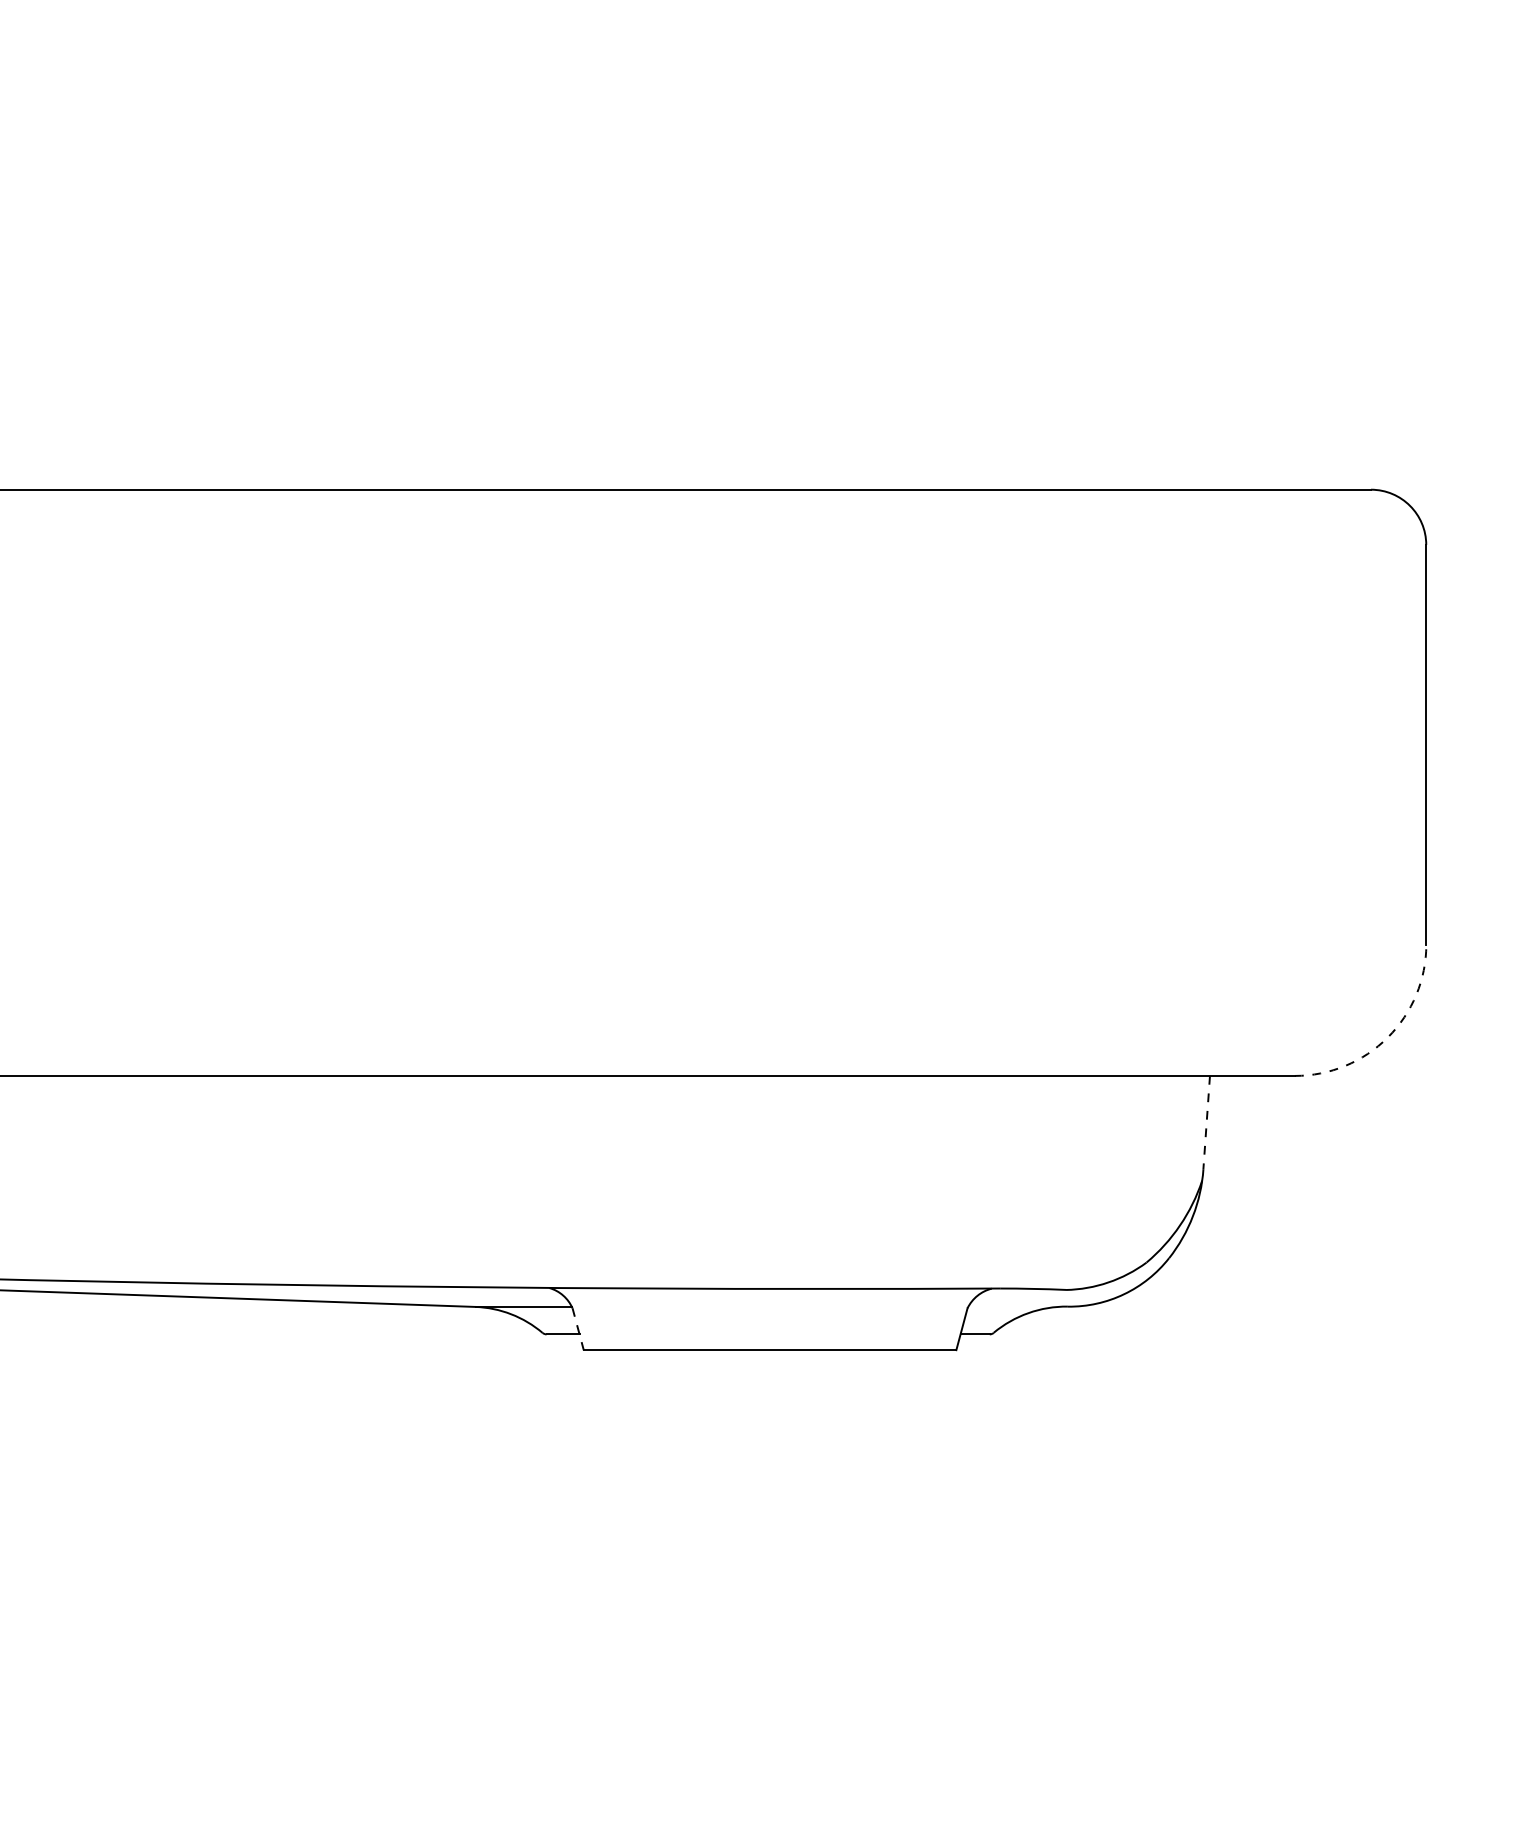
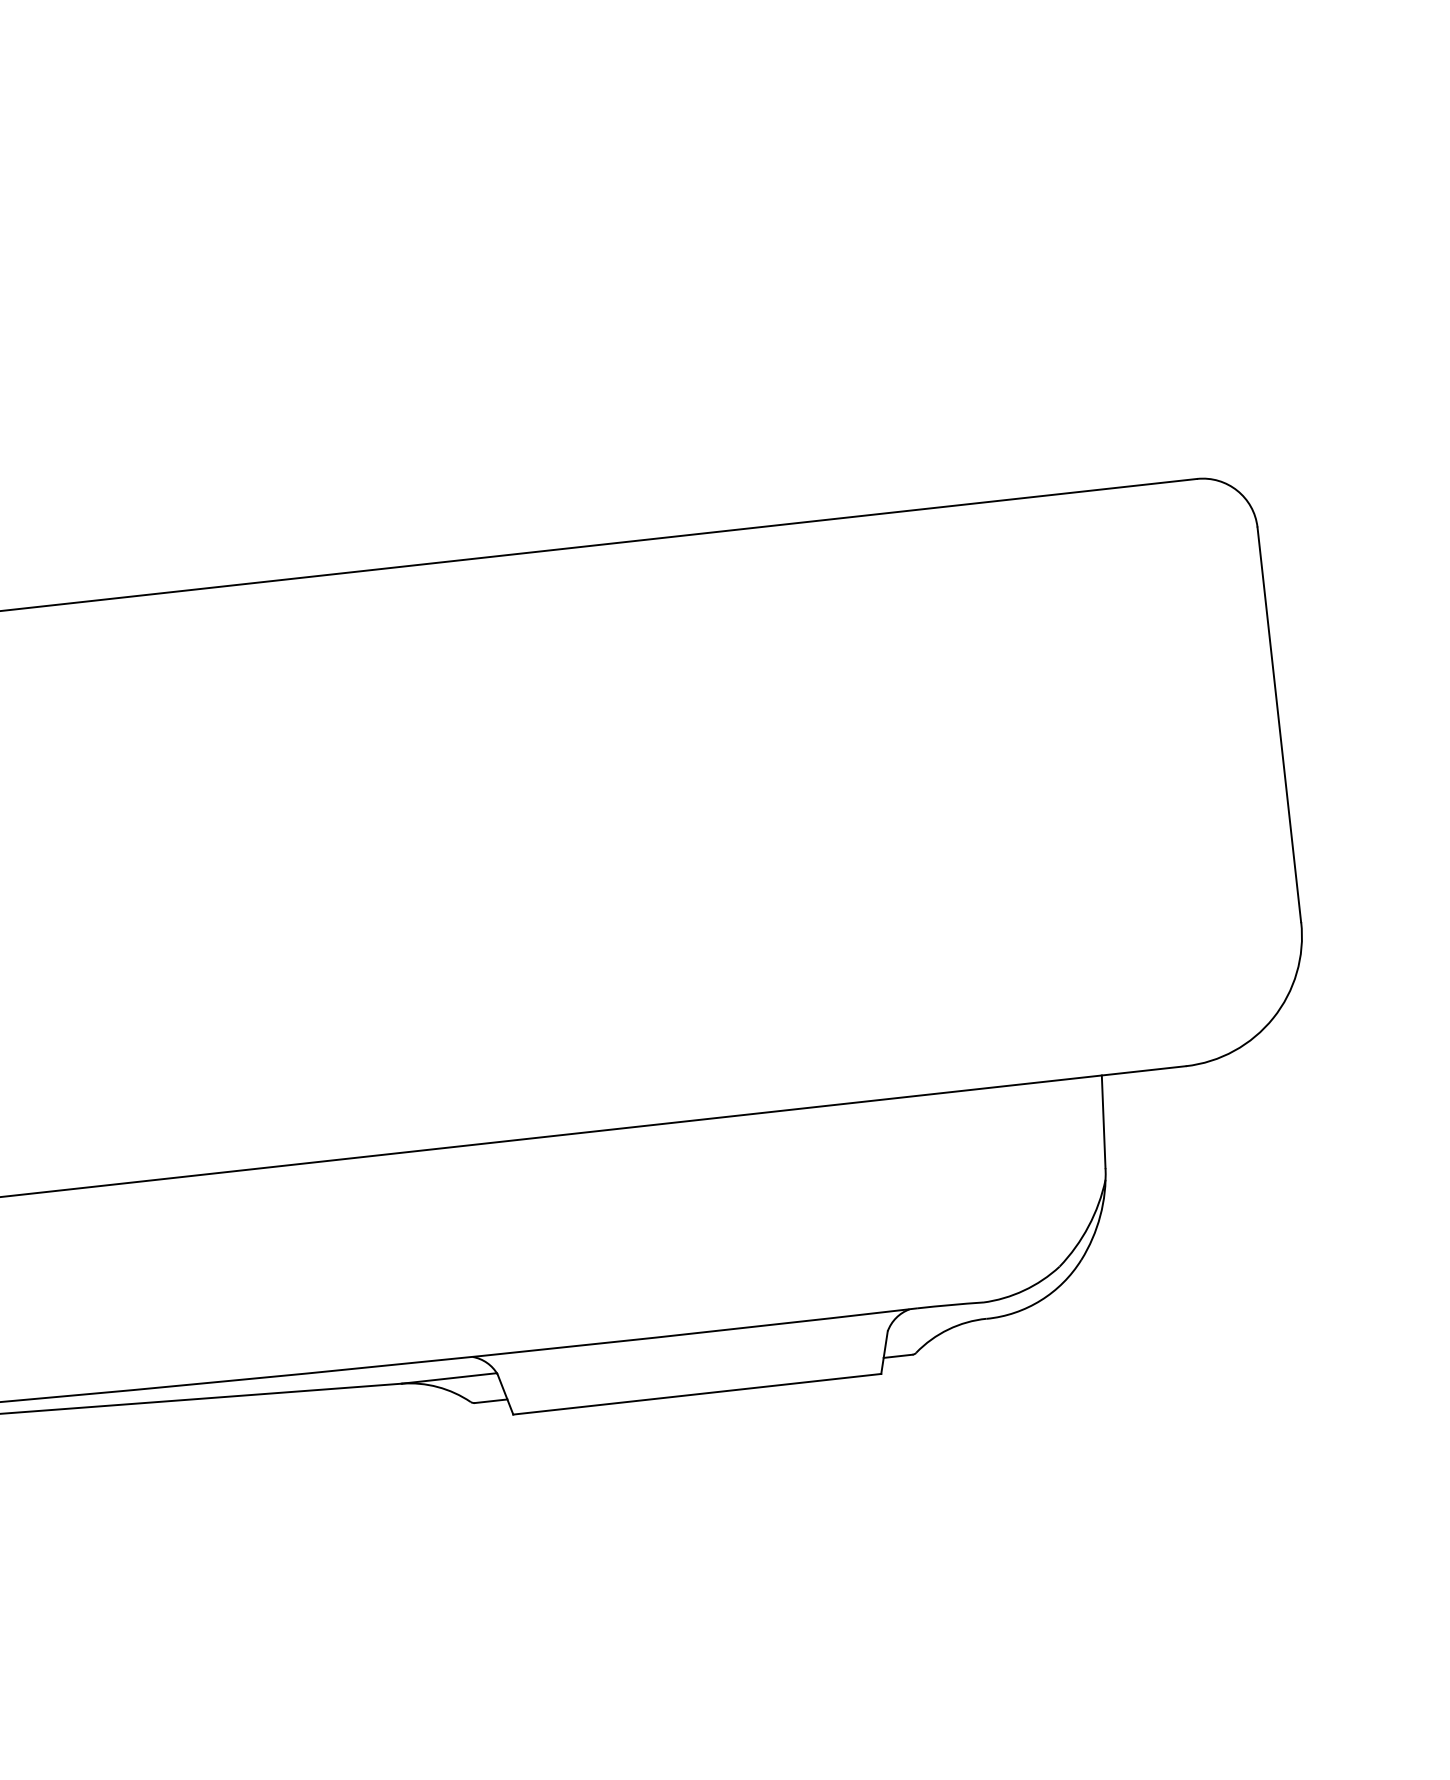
arc: (1387, 1037) -> (1272, 1018), dashed -> solid
line: (1206, 1122) -> (1103, 1121), dashed -> solid
line: (578, 1329) -> (505, 1394), dashed -> solid

